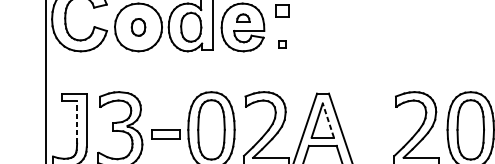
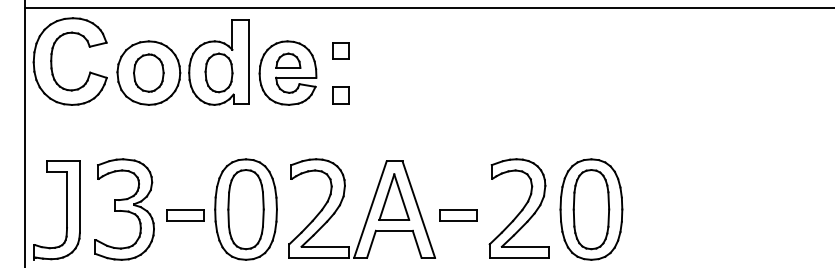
part: (243, 17) -> (288, 60), size x1.43
part: (138, 26) -> (148, 72), size x1.67
part: (282, 44) -> (340, 95), size x1.67
line: (328, 120) -> (401, 197), dashed -> solid
line: (77, 122) -> (67, 199), dashed -> solid
part: (370, 134) -> (458, 215), added

